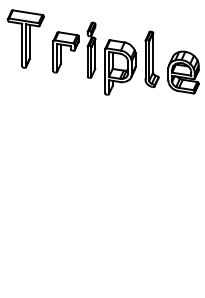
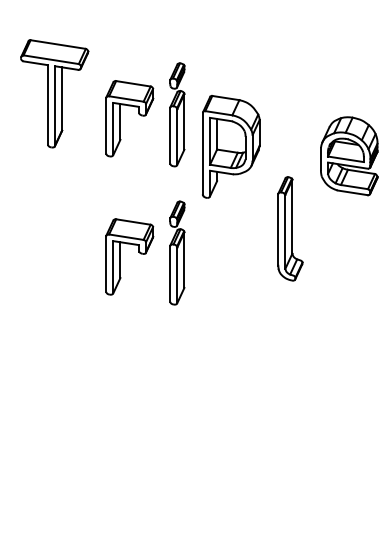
part: (151, 58) -> (289, 227), moved
part: (74, 123) -> (145, 251), added

